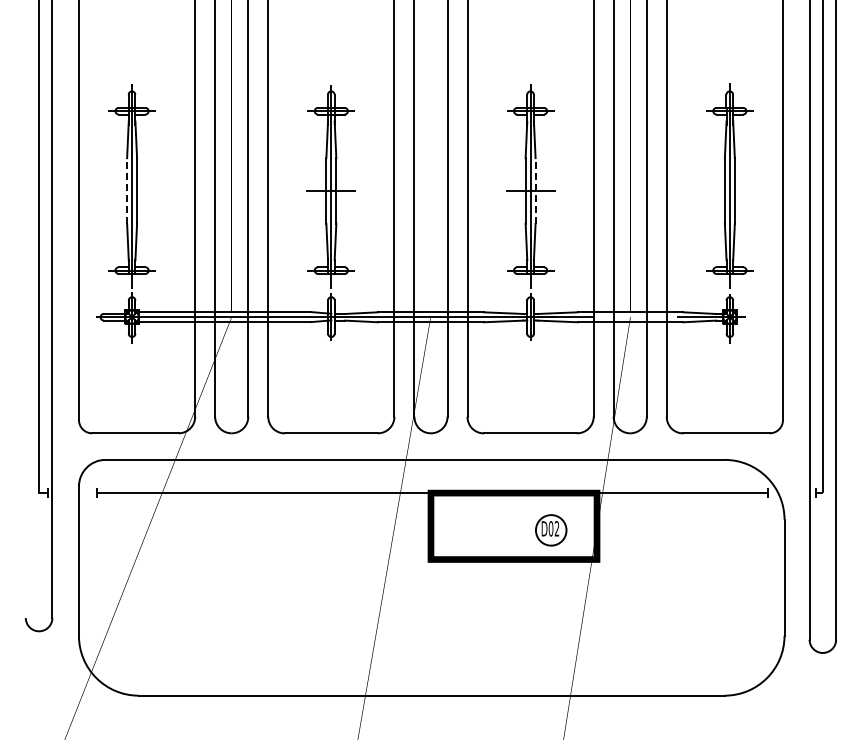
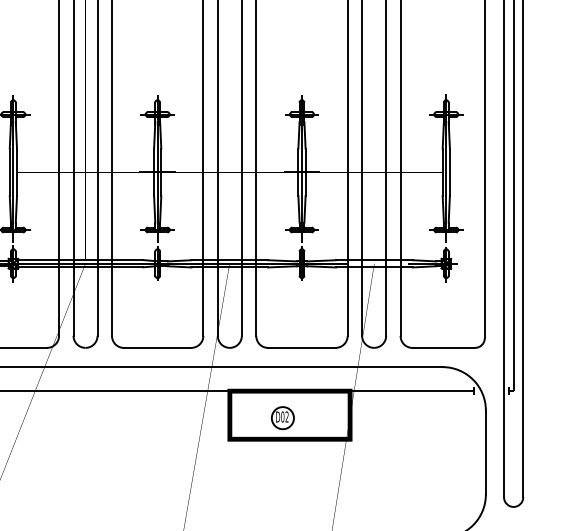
line: (127, 190) -> (10, 172), dashed -> solid
line: (535, 190) -> (305, 172), dashed -> solid
part: (551, 530) -> (283, 418), moved

